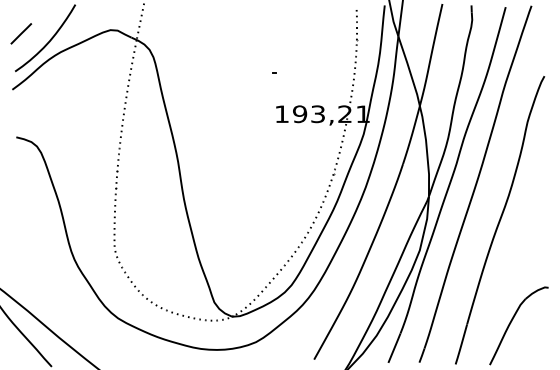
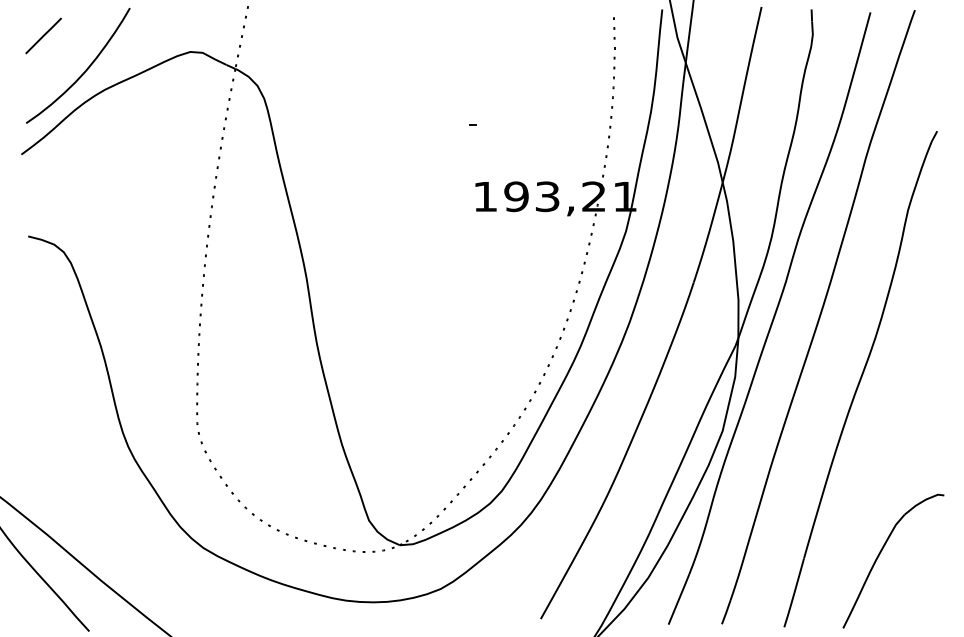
line: (21, 33) -> (44, 35), moved

